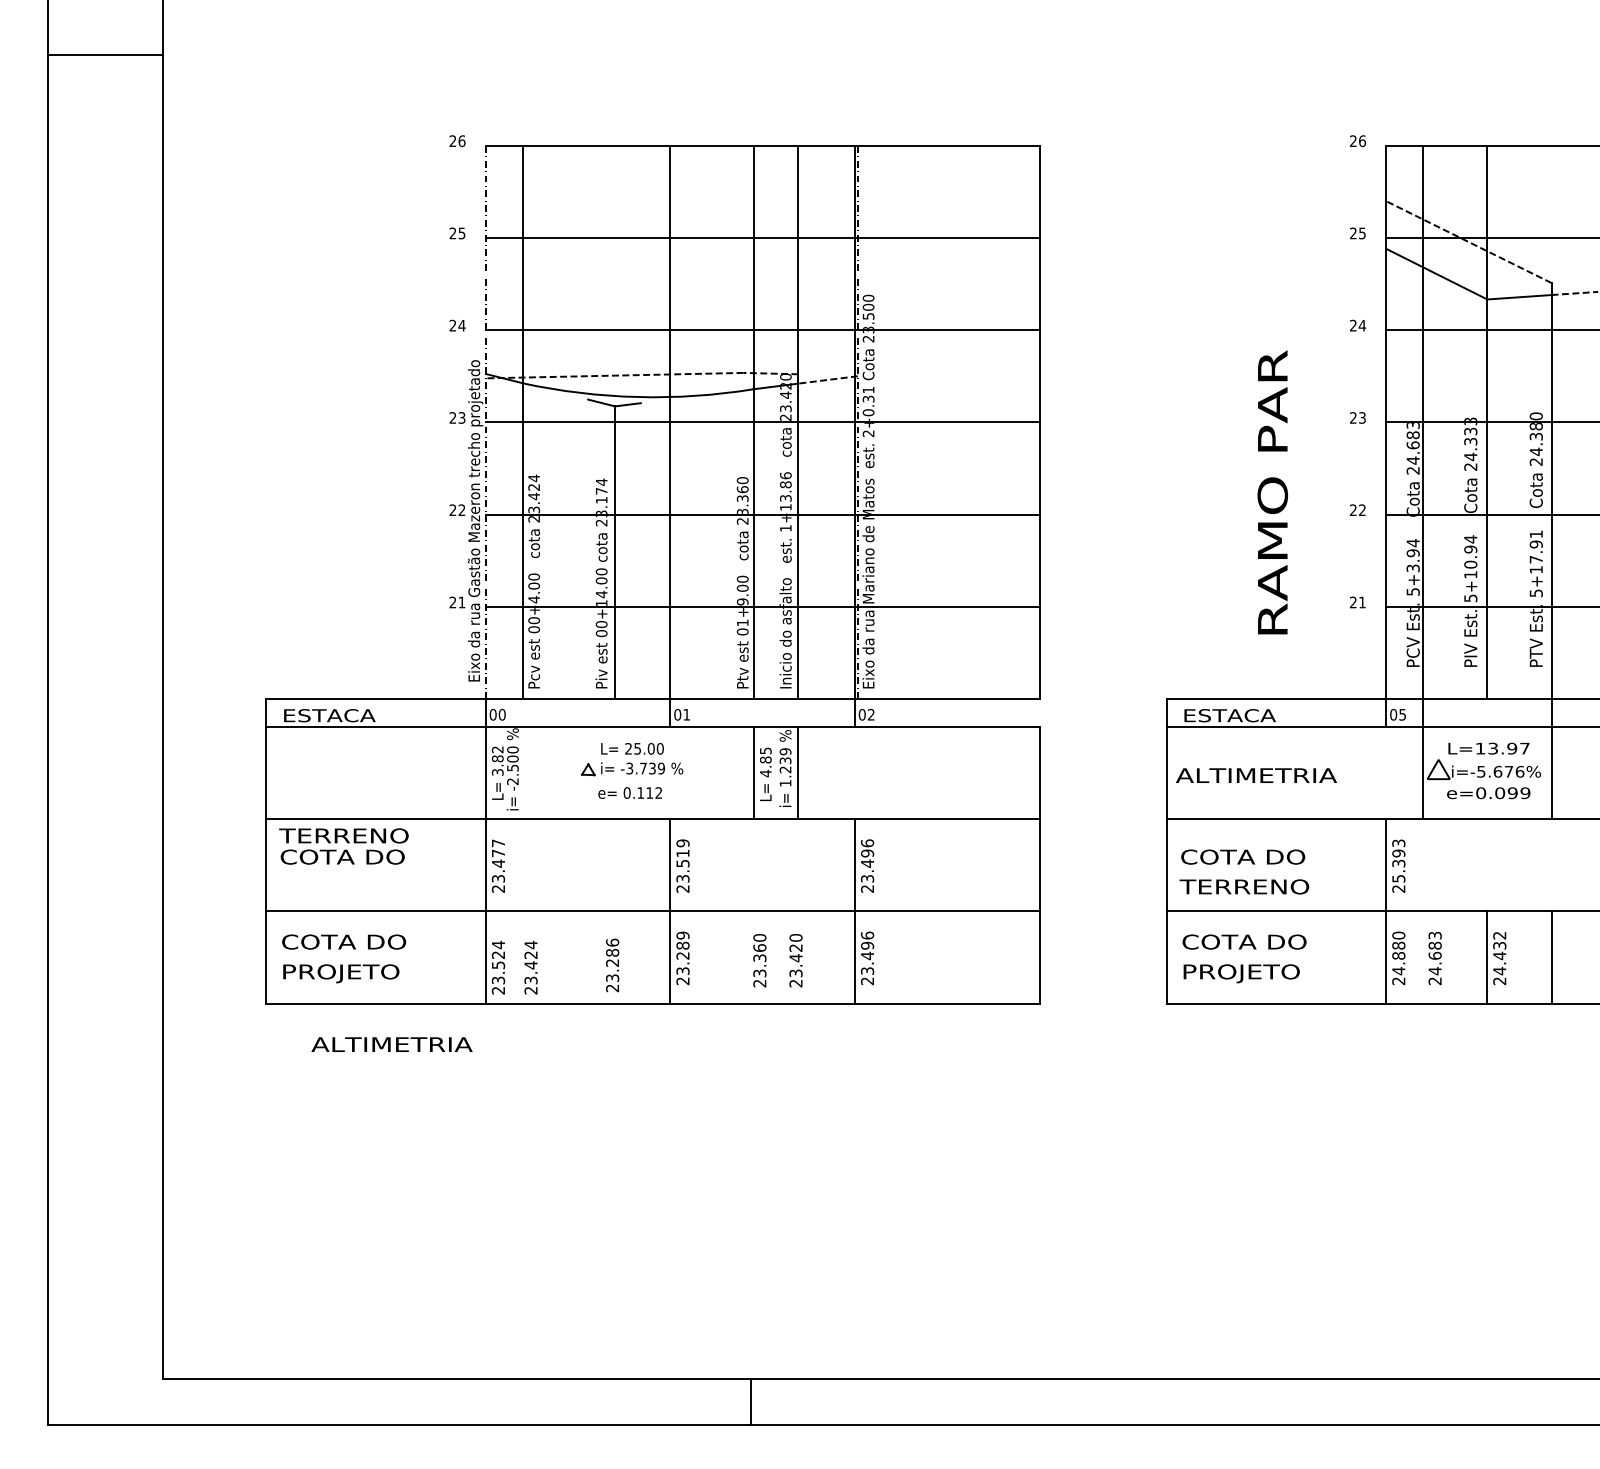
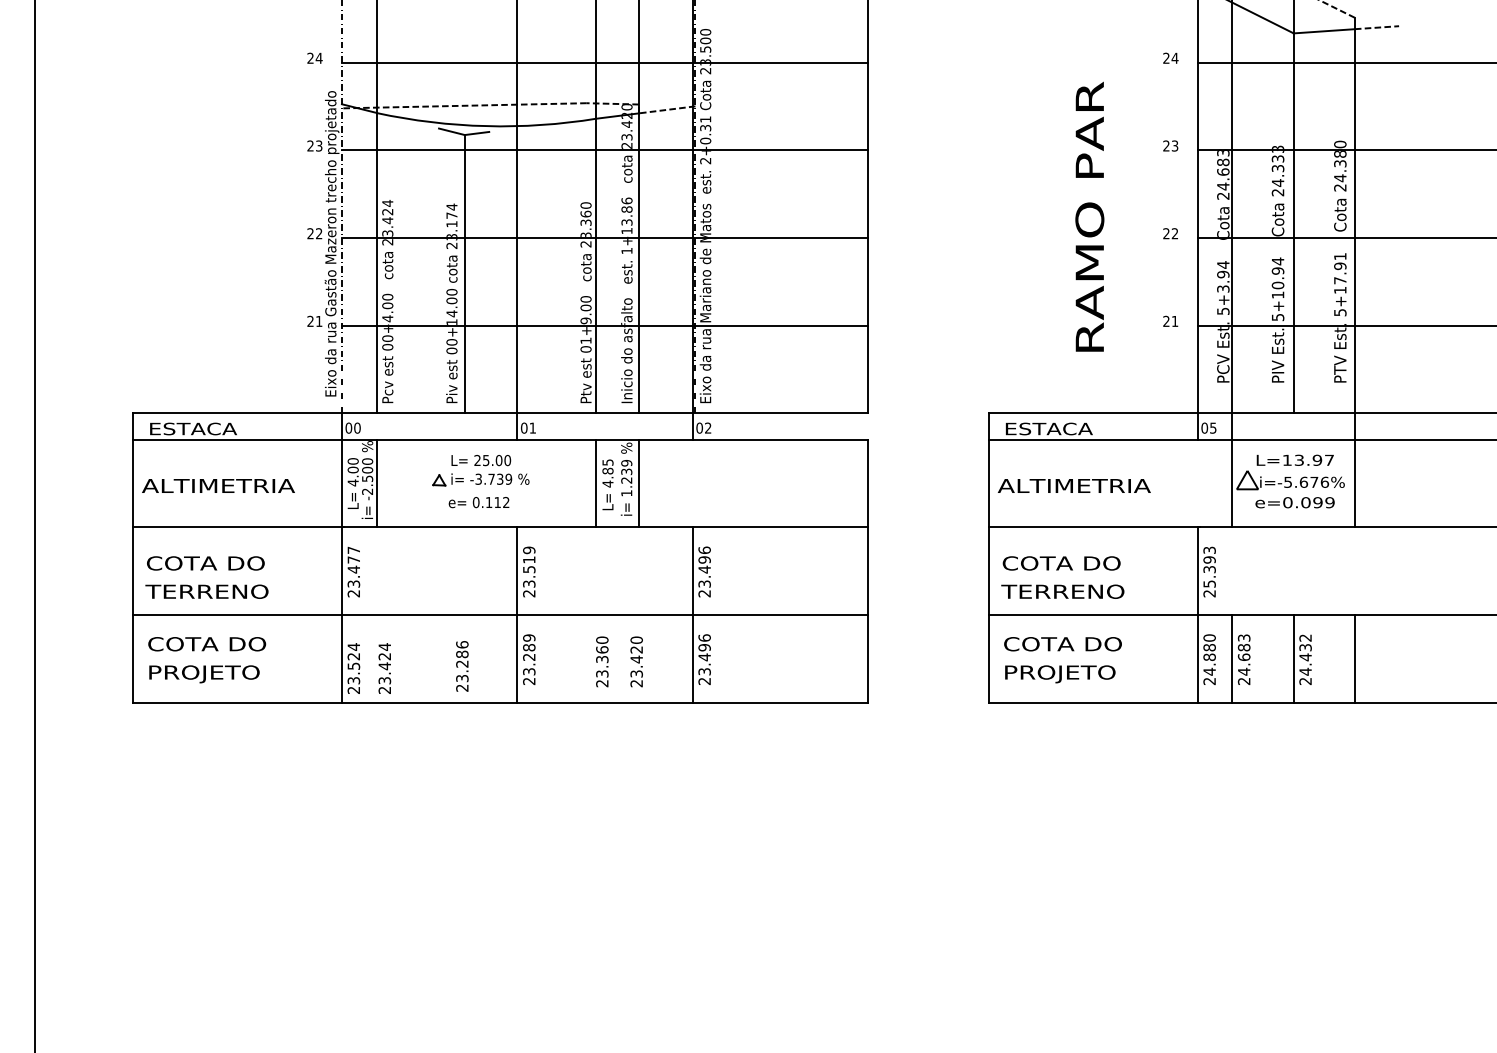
text: (497, 761) -> (352, 472), 3.82 -> 4.00
line: (522, 772) -> (376, 483), added
text: (343, 835) -> (206, 591), moved
line: (1422, 957) -> (1232, 658), added
text: (391, 1044) -> (217, 485), moved

